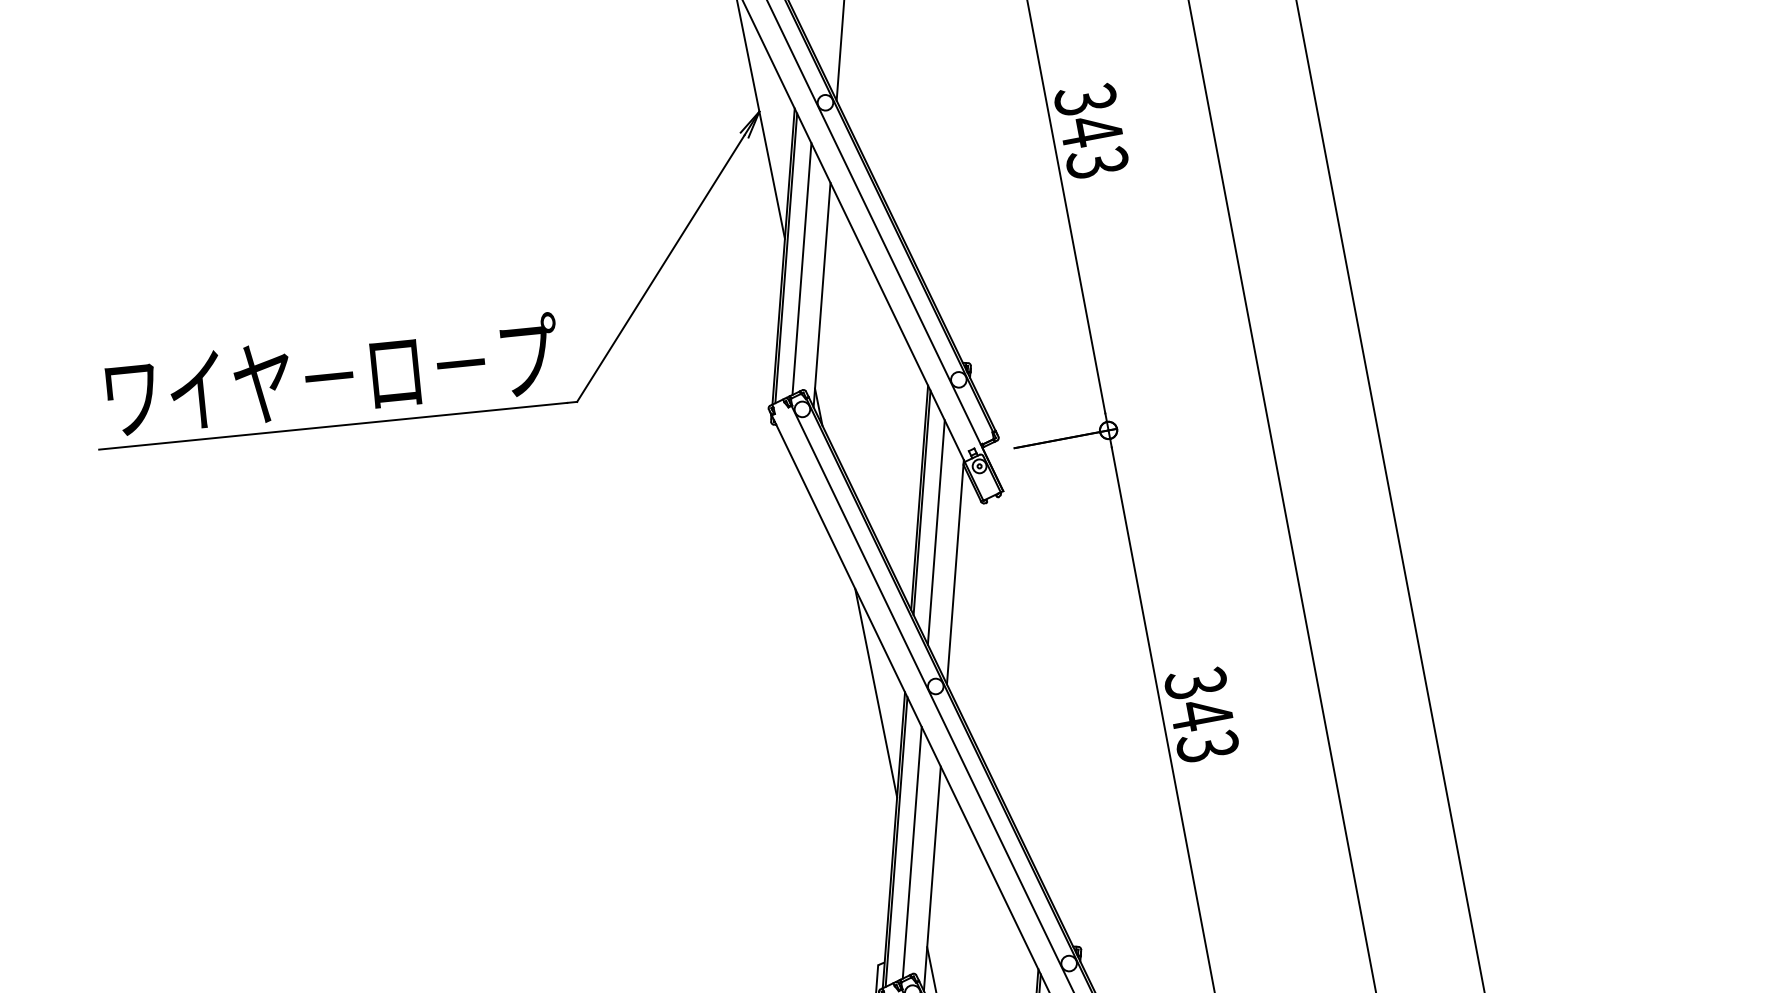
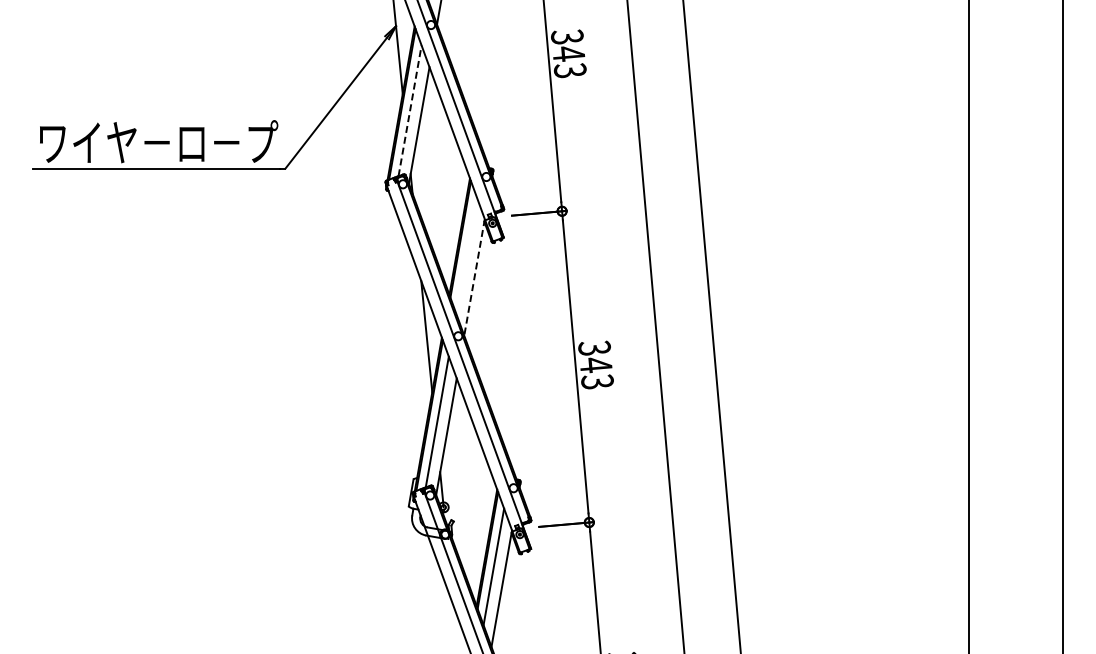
line: (802, 268) -> (410, 110), solid -> dashed
line: (936, 532) -> (466, 255), removed
line: (955, 572) -> (474, 277), solid -> dashed

